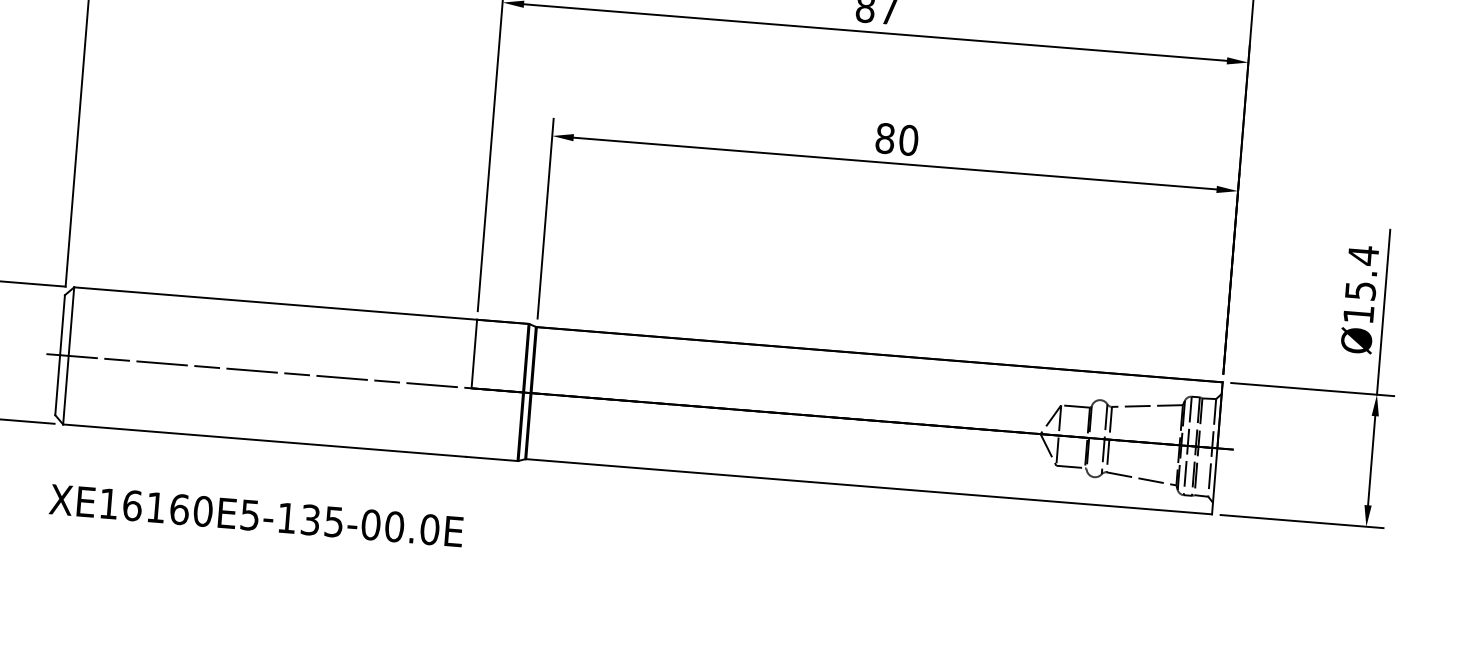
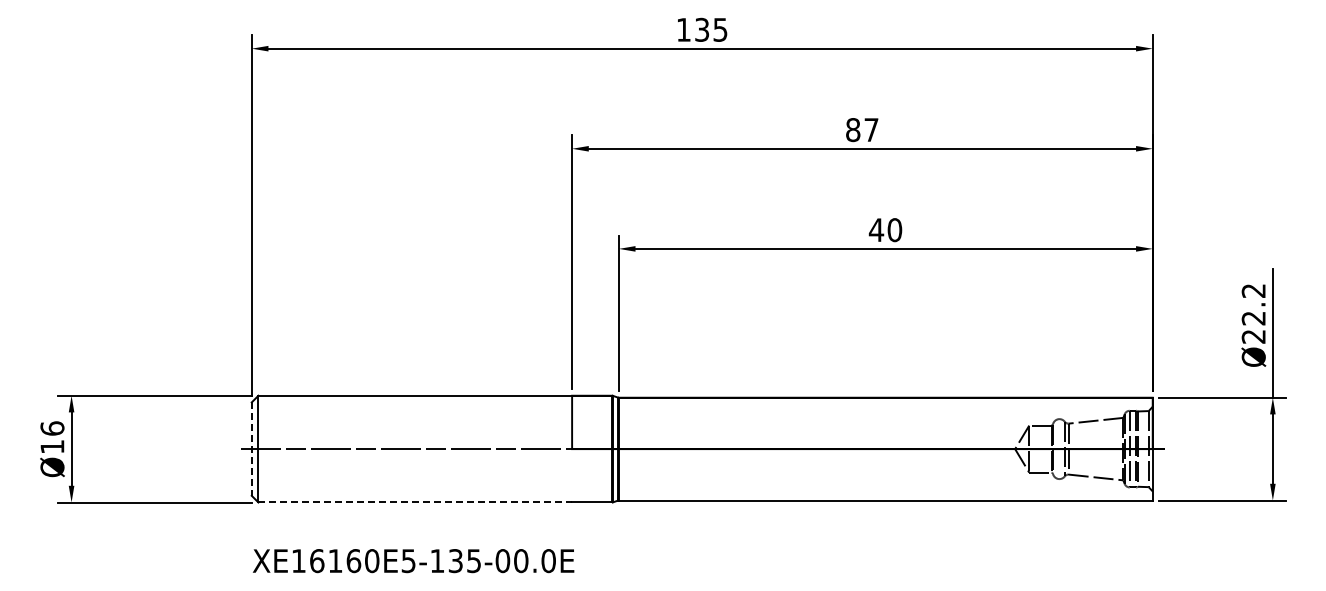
text: (885, 138) -> (876, 230), 80 -> 40
text: (1360, 284) -> (1253, 313), Ø15.4 -> Ø22.2
line: (59, 355) -> (251, 449), solid -> dashed
line: (264, 440) -> (415, 502), solid -> dashed

